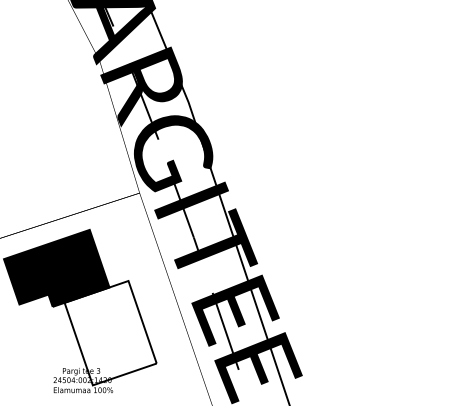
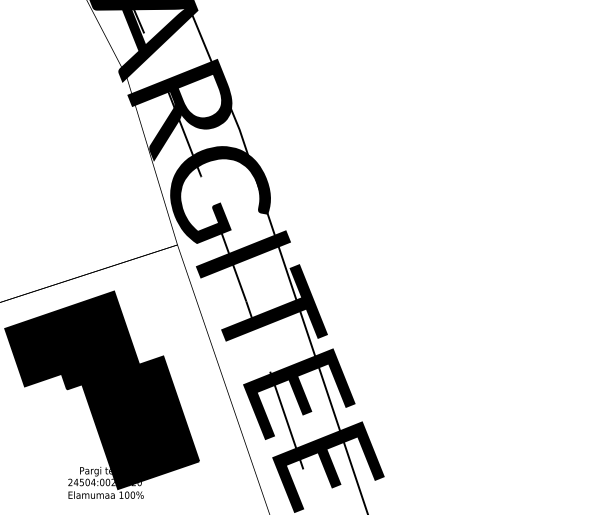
fill: (110, 332) -> (140, 422), added

